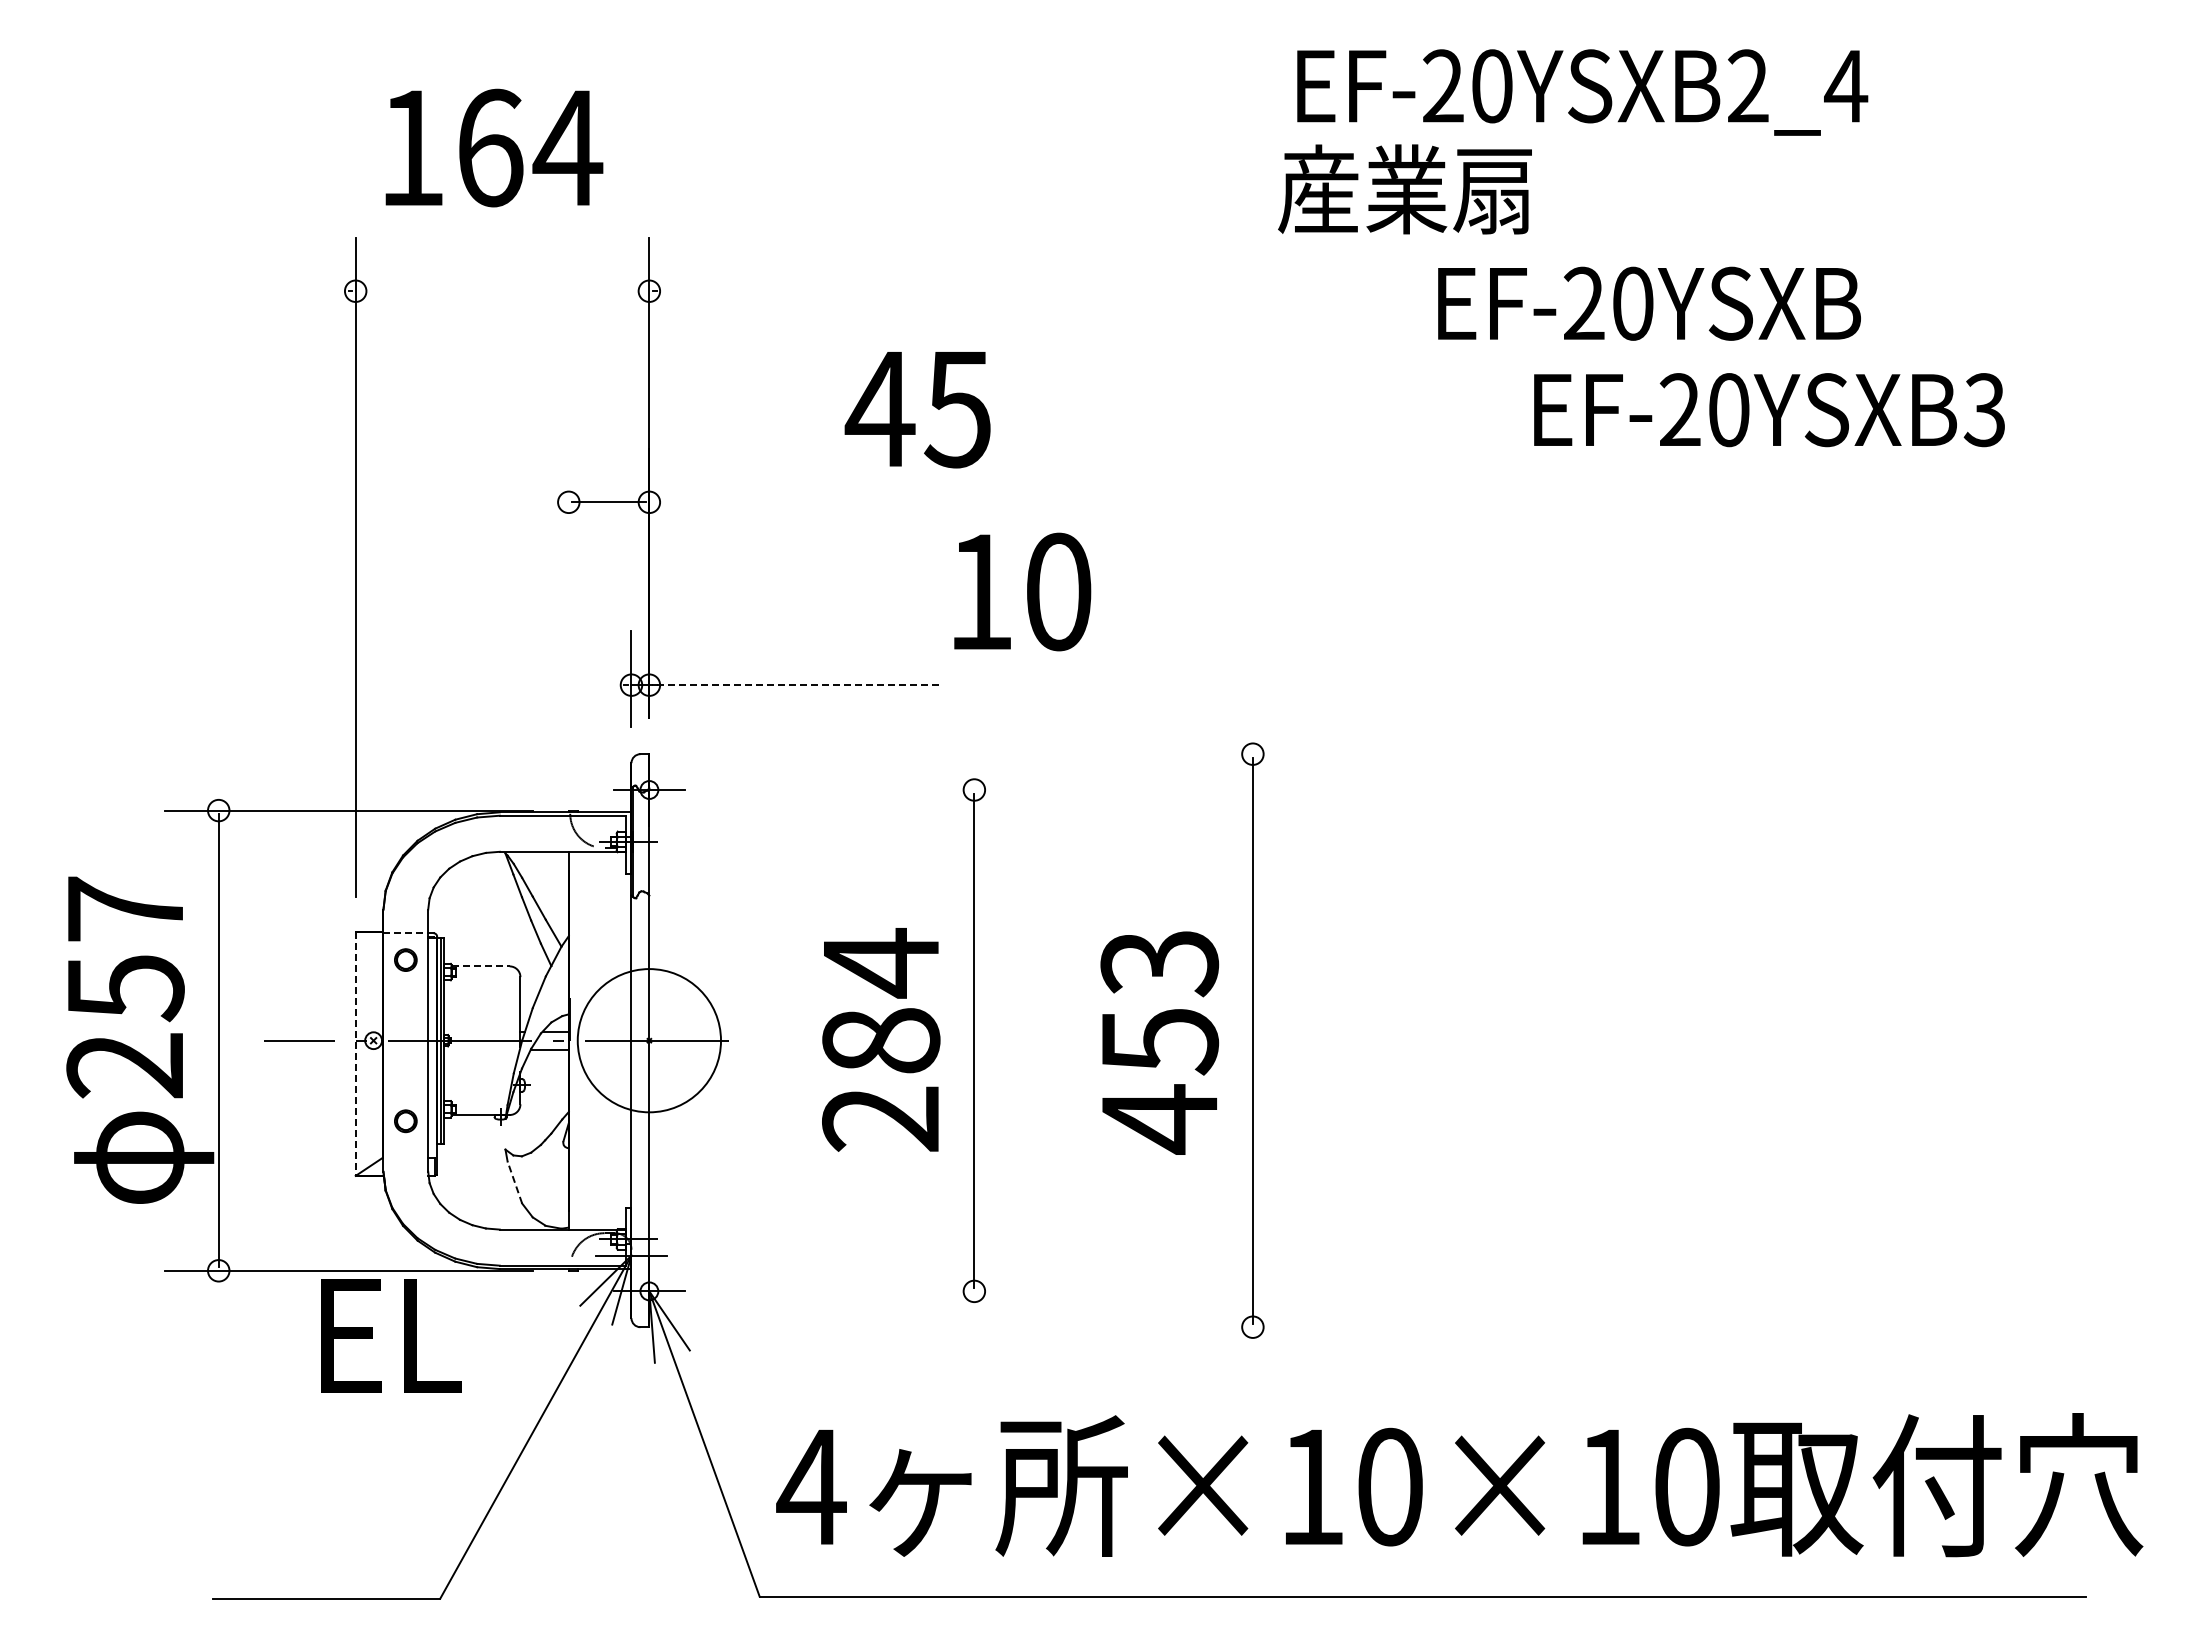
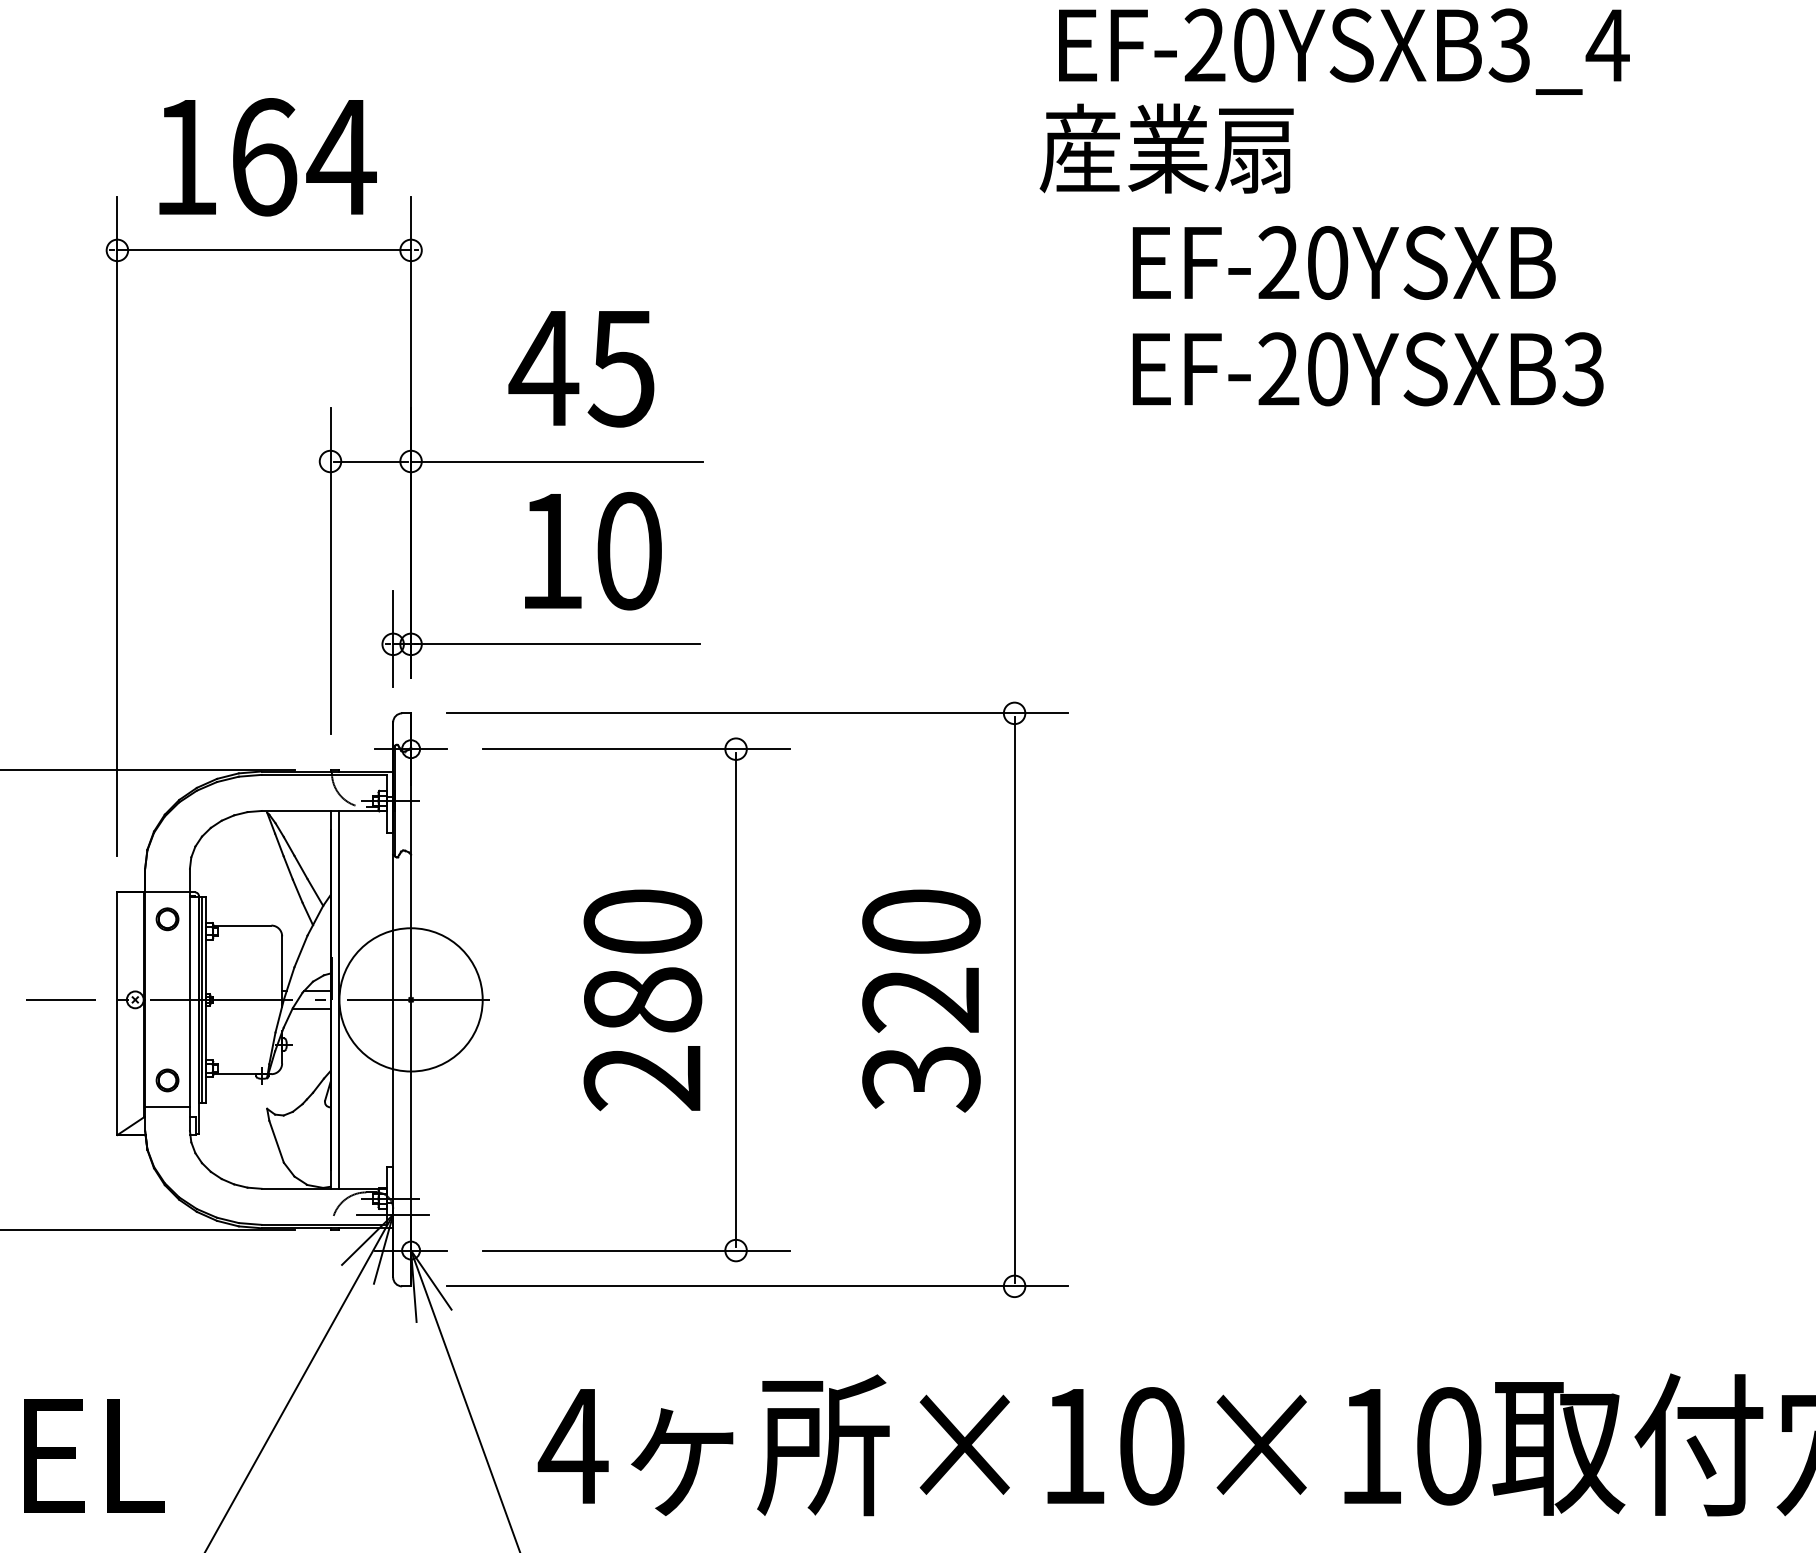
text: (1747, 86) -> (1509, 45), EF-20YSXB2_4 -> EF-20YSXB3_4
text: (494, 147) -> (268, 156), moved
line: (502, 291) -> (264, 250), added
text: (1649, 303) -> (1344, 262), moved
text: (917, 410) -> (581, 369), moved
text: (1769, 410) -> (1368, 369), moved
line: (795, 502) -> (557, 461), added
text: (1022, 591) -> (593, 550), moved
line: (568, 611) -> (330, 570), added
line: (793, 685) -> (555, 644), dashed -> solid
line: (995, 754) -> (757, 713), added
line: (874, 790) -> (636, 749), added
line: (406, 933) -> (168, 892), dashed -> solid
text: (881, 963) -> (643, 922), 284 -> 280
line: (481, 966) -> (243, 925), dashed -> solid
line: (577, 1040) -> (339, 999), added
text: (1159, 1042) -> (921, 1001), 453 -> 320
line: (355, 1054) -> (117, 1013), dashed -> solid
line: (405, 1148) -> (167, 1107), added
line: (514, 1182) -> (276, 1141), dashed -> solid
line: (874, 1291) -> (636, 1250), added
line: (995, 1327) -> (757, 1286), added
text: (391, 1335) -> (94, 1455), moved

